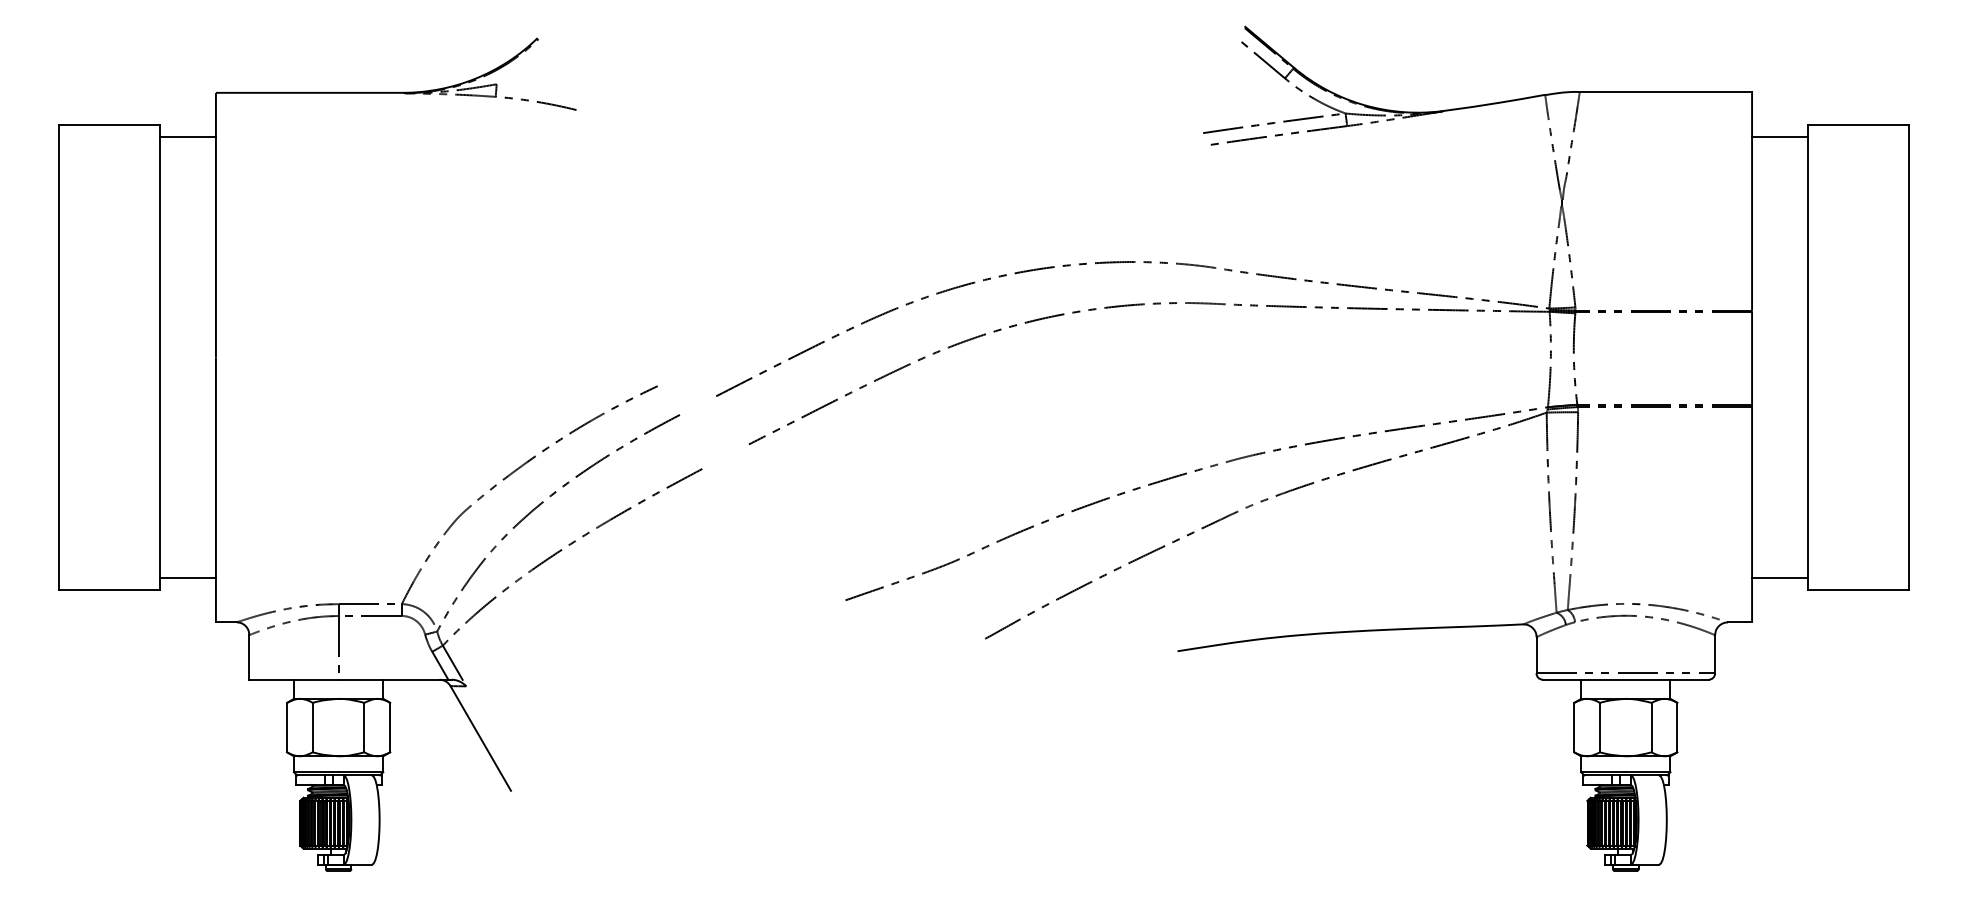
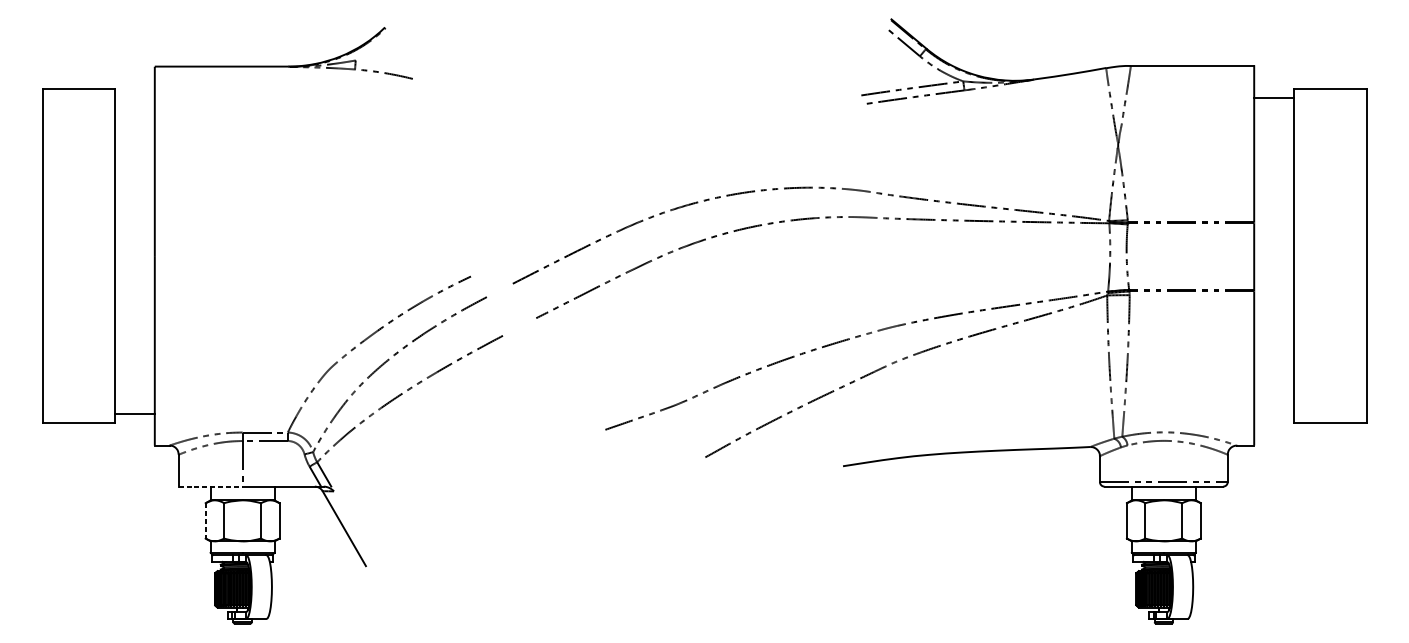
line: (187, 137) -> (134, 98), removed
line: (1779, 577) -> (1273, 413), removed
line: (293, 679) -> (210, 486), solid -> dashed
line: (287, 727) -> (206, 520), solid -> dashed

